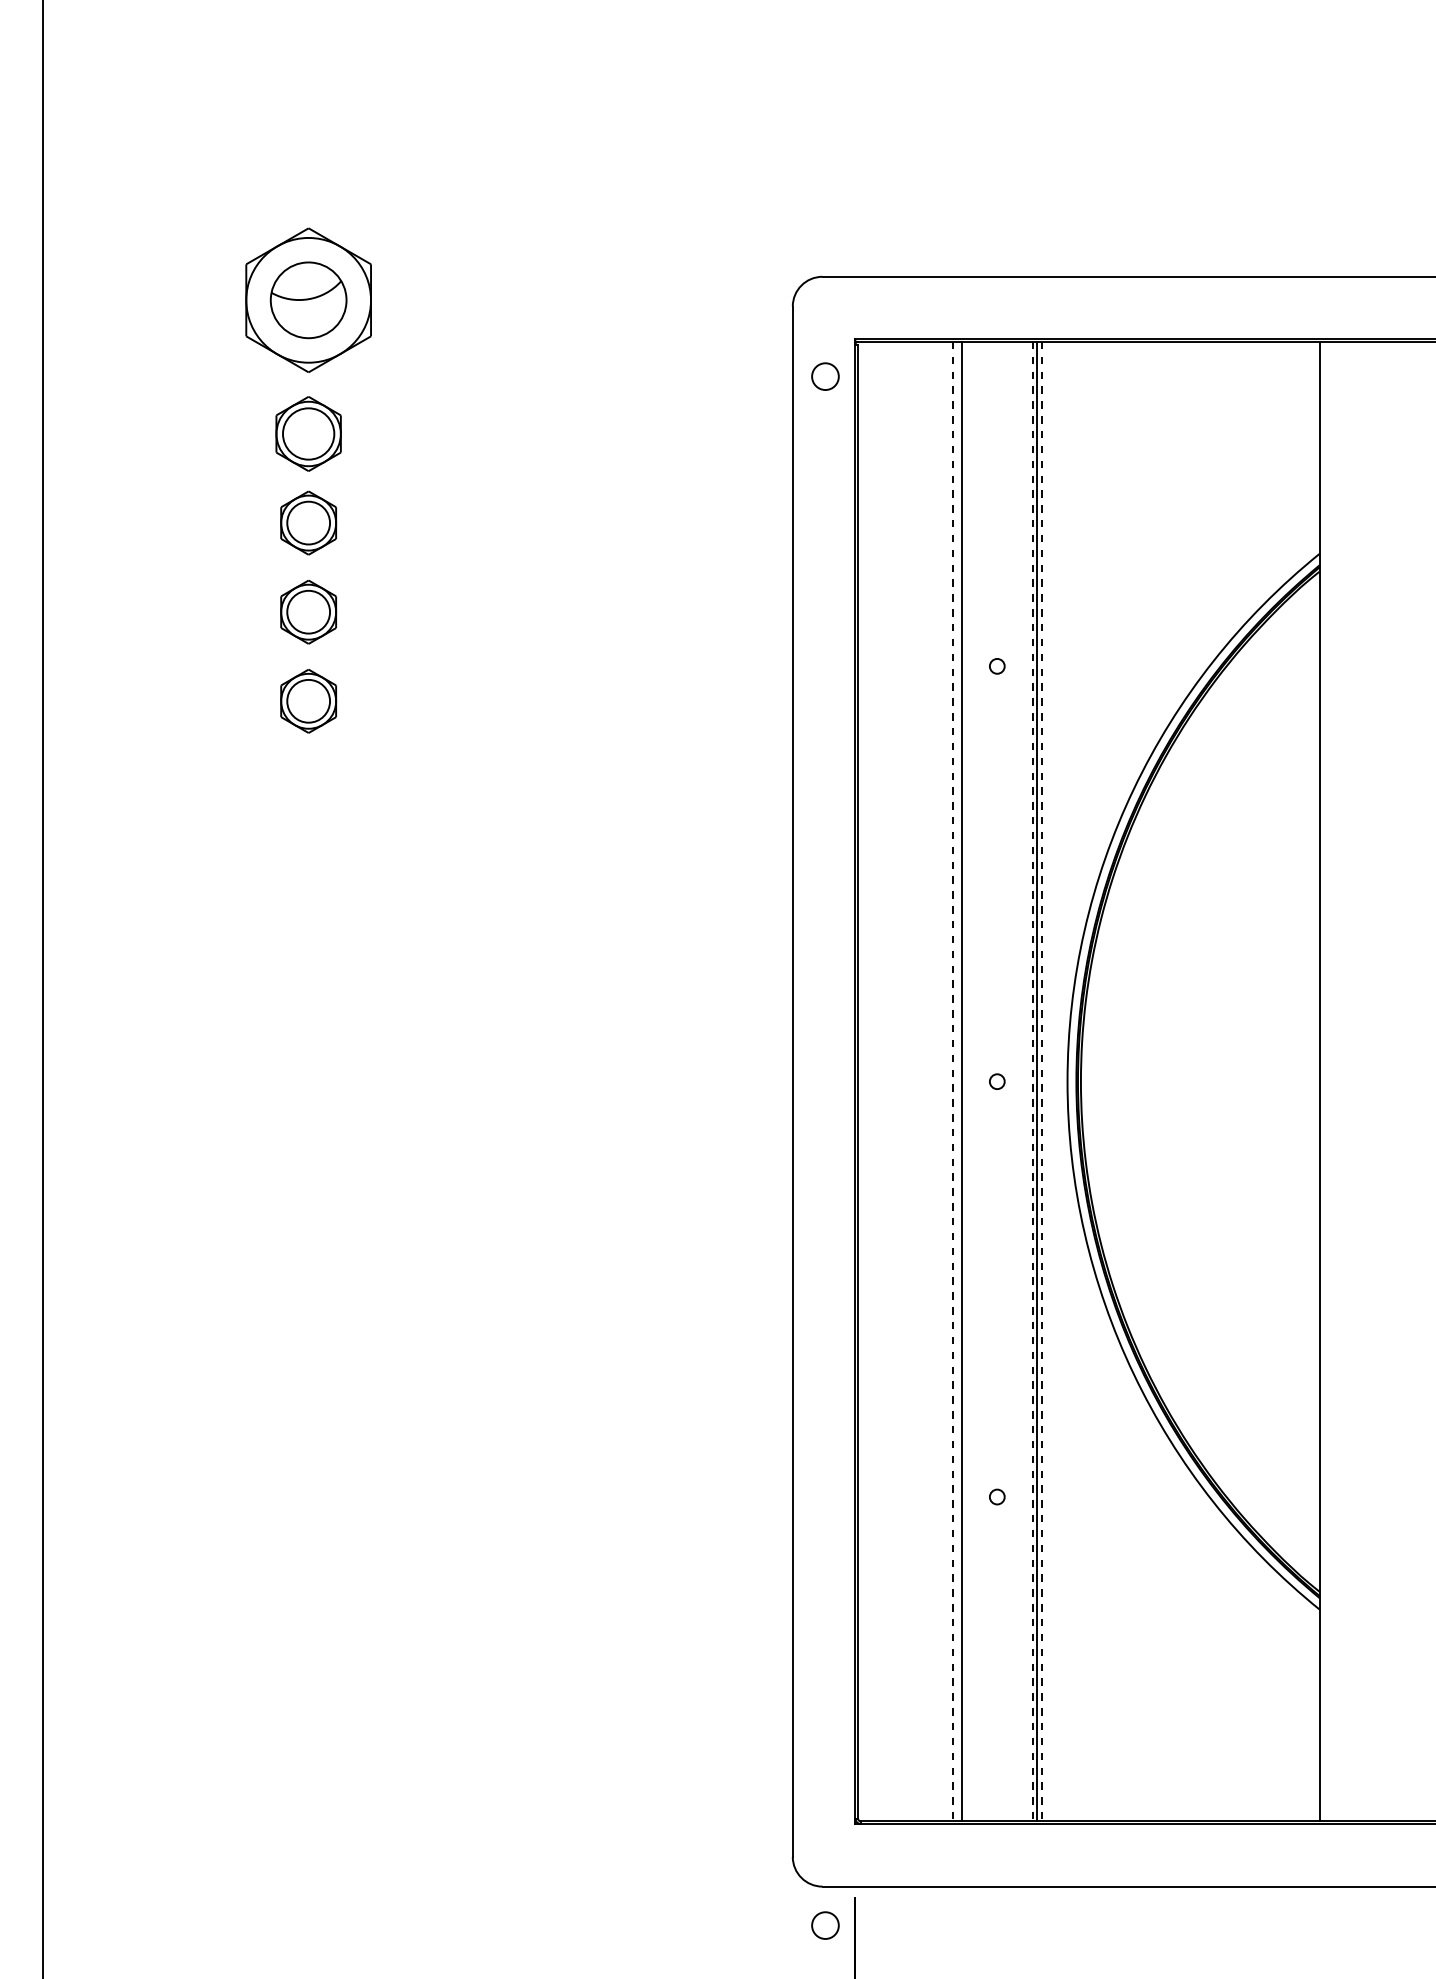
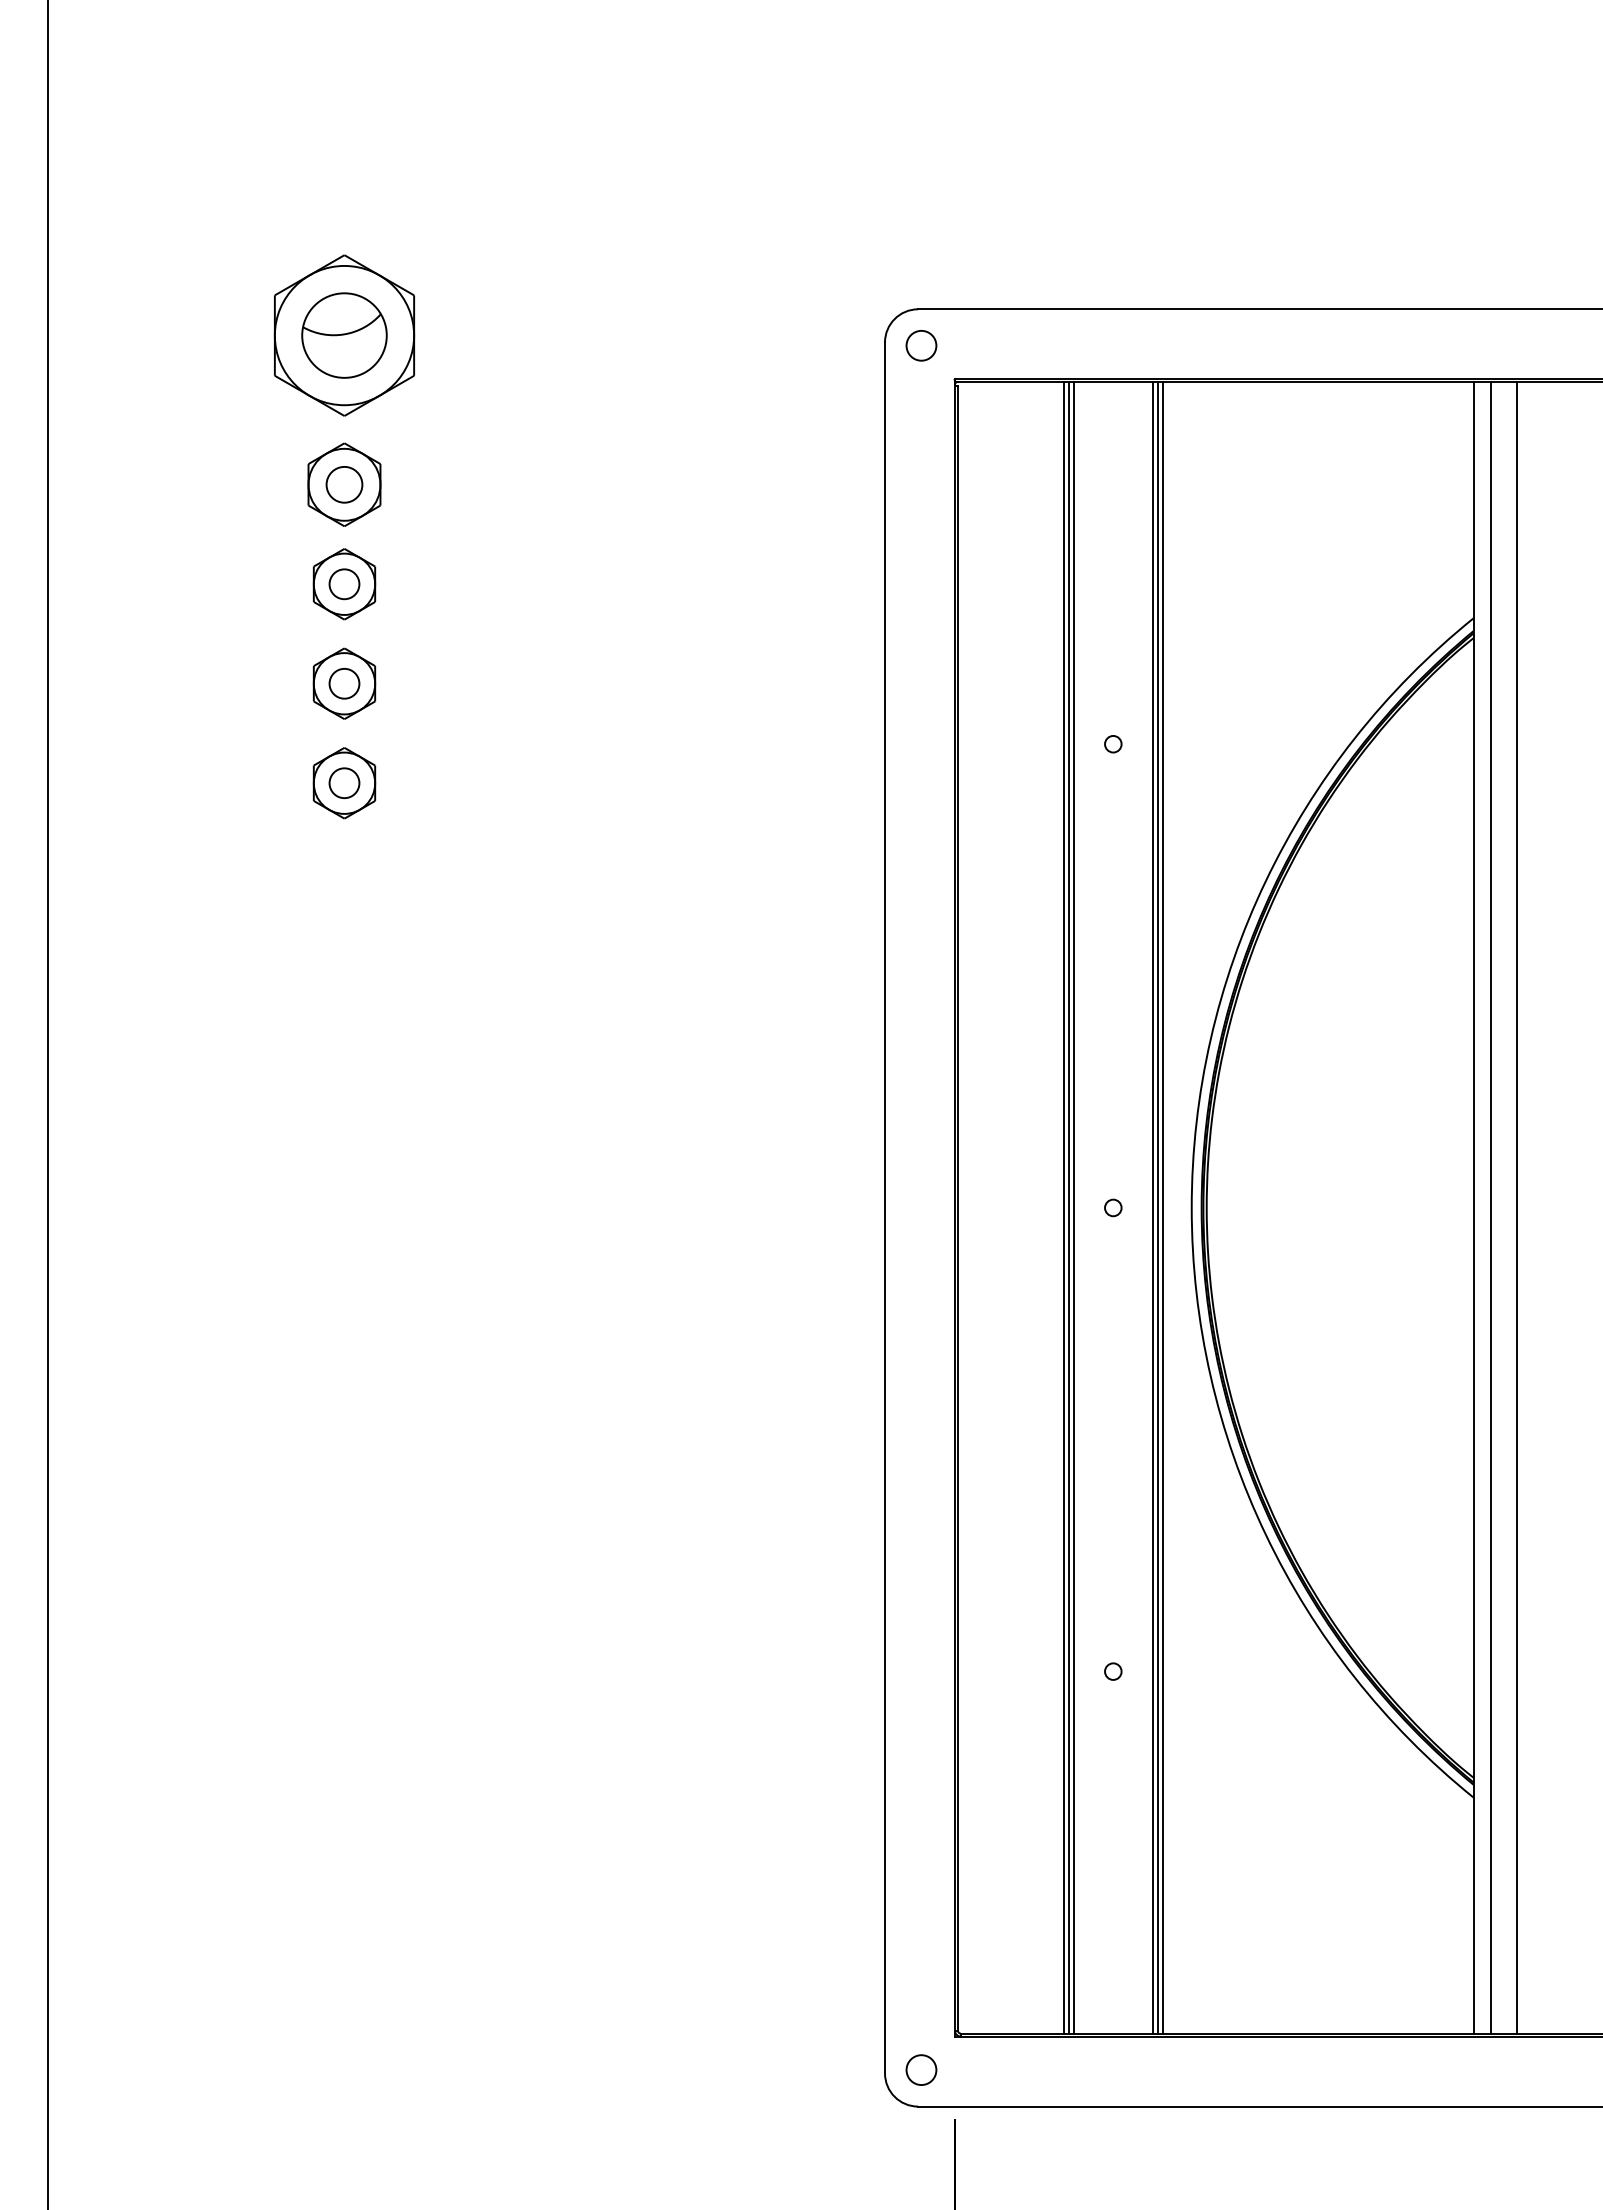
circle: (825, 376) -> (921, 345), moved
circle: (308, 433) -> (344, 484), size x0.62
circle: (308, 523) -> (344, 584), size x0.62
circle: (308, 611) -> (344, 683), size x0.62
circle: (308, 701) -> (344, 783), size x0.62
line: (952, 1081) -> (1063, 1207), dashed -> solid
line: (957, 1081) -> (1068, 1207), added
line: (1033, 1081) -> (1153, 1207), dashed -> solid
line: (1042, 1081) -> (1163, 1207), dashed -> solid
line: (1335, 1081) -> (1490, 1207), added
line: (1359, 1081) -> (1517, 1207), added
circle: (825, 1925) -> (921, 2069), moved

